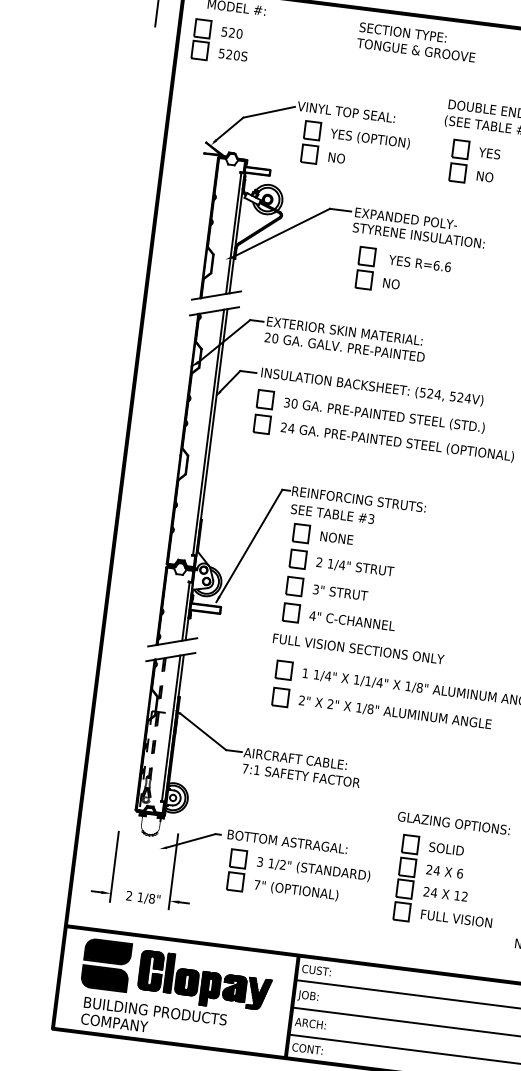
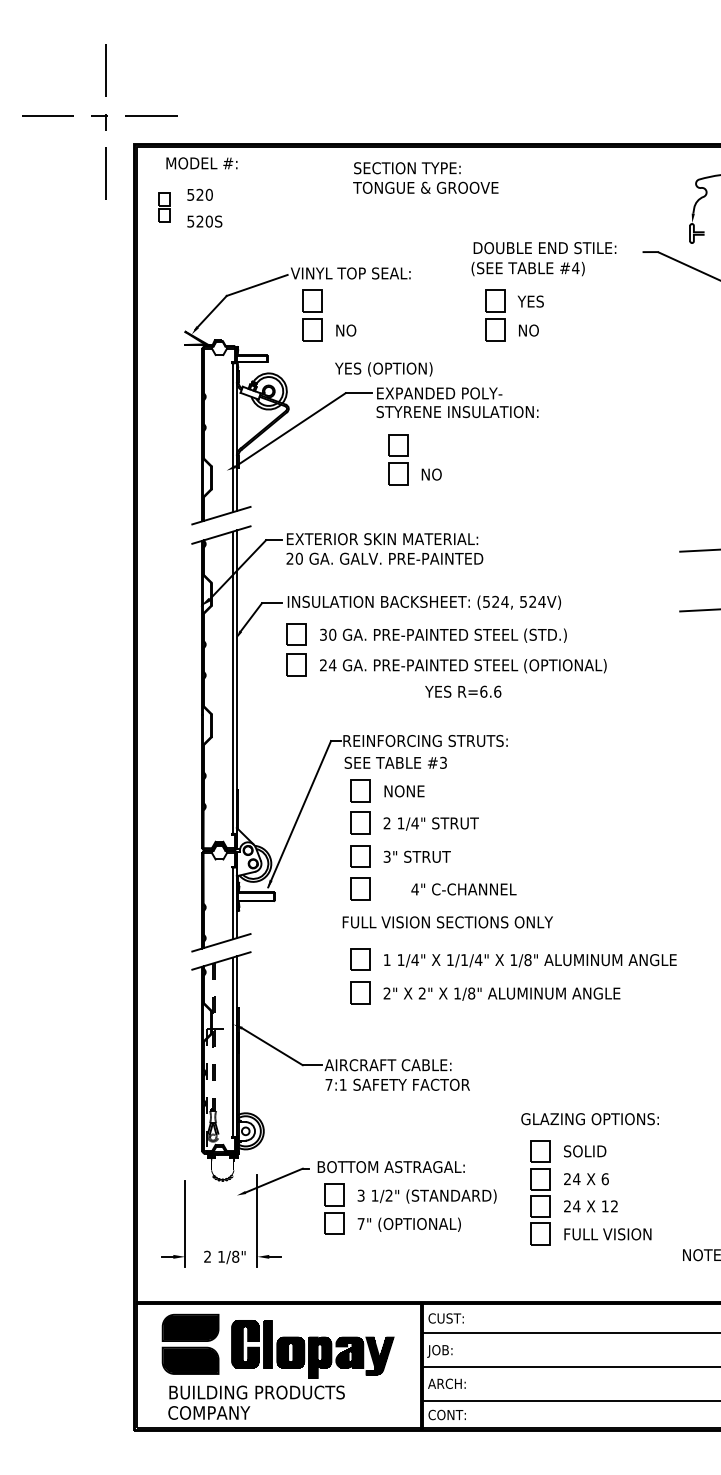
part: (201, 39) -> (164, 207), size x0.6
text: (369, 139) -> (383, 369), moved
text: (420, 263) -> (463, 691), moved
text: (351, 621) -> (463, 889), moved

